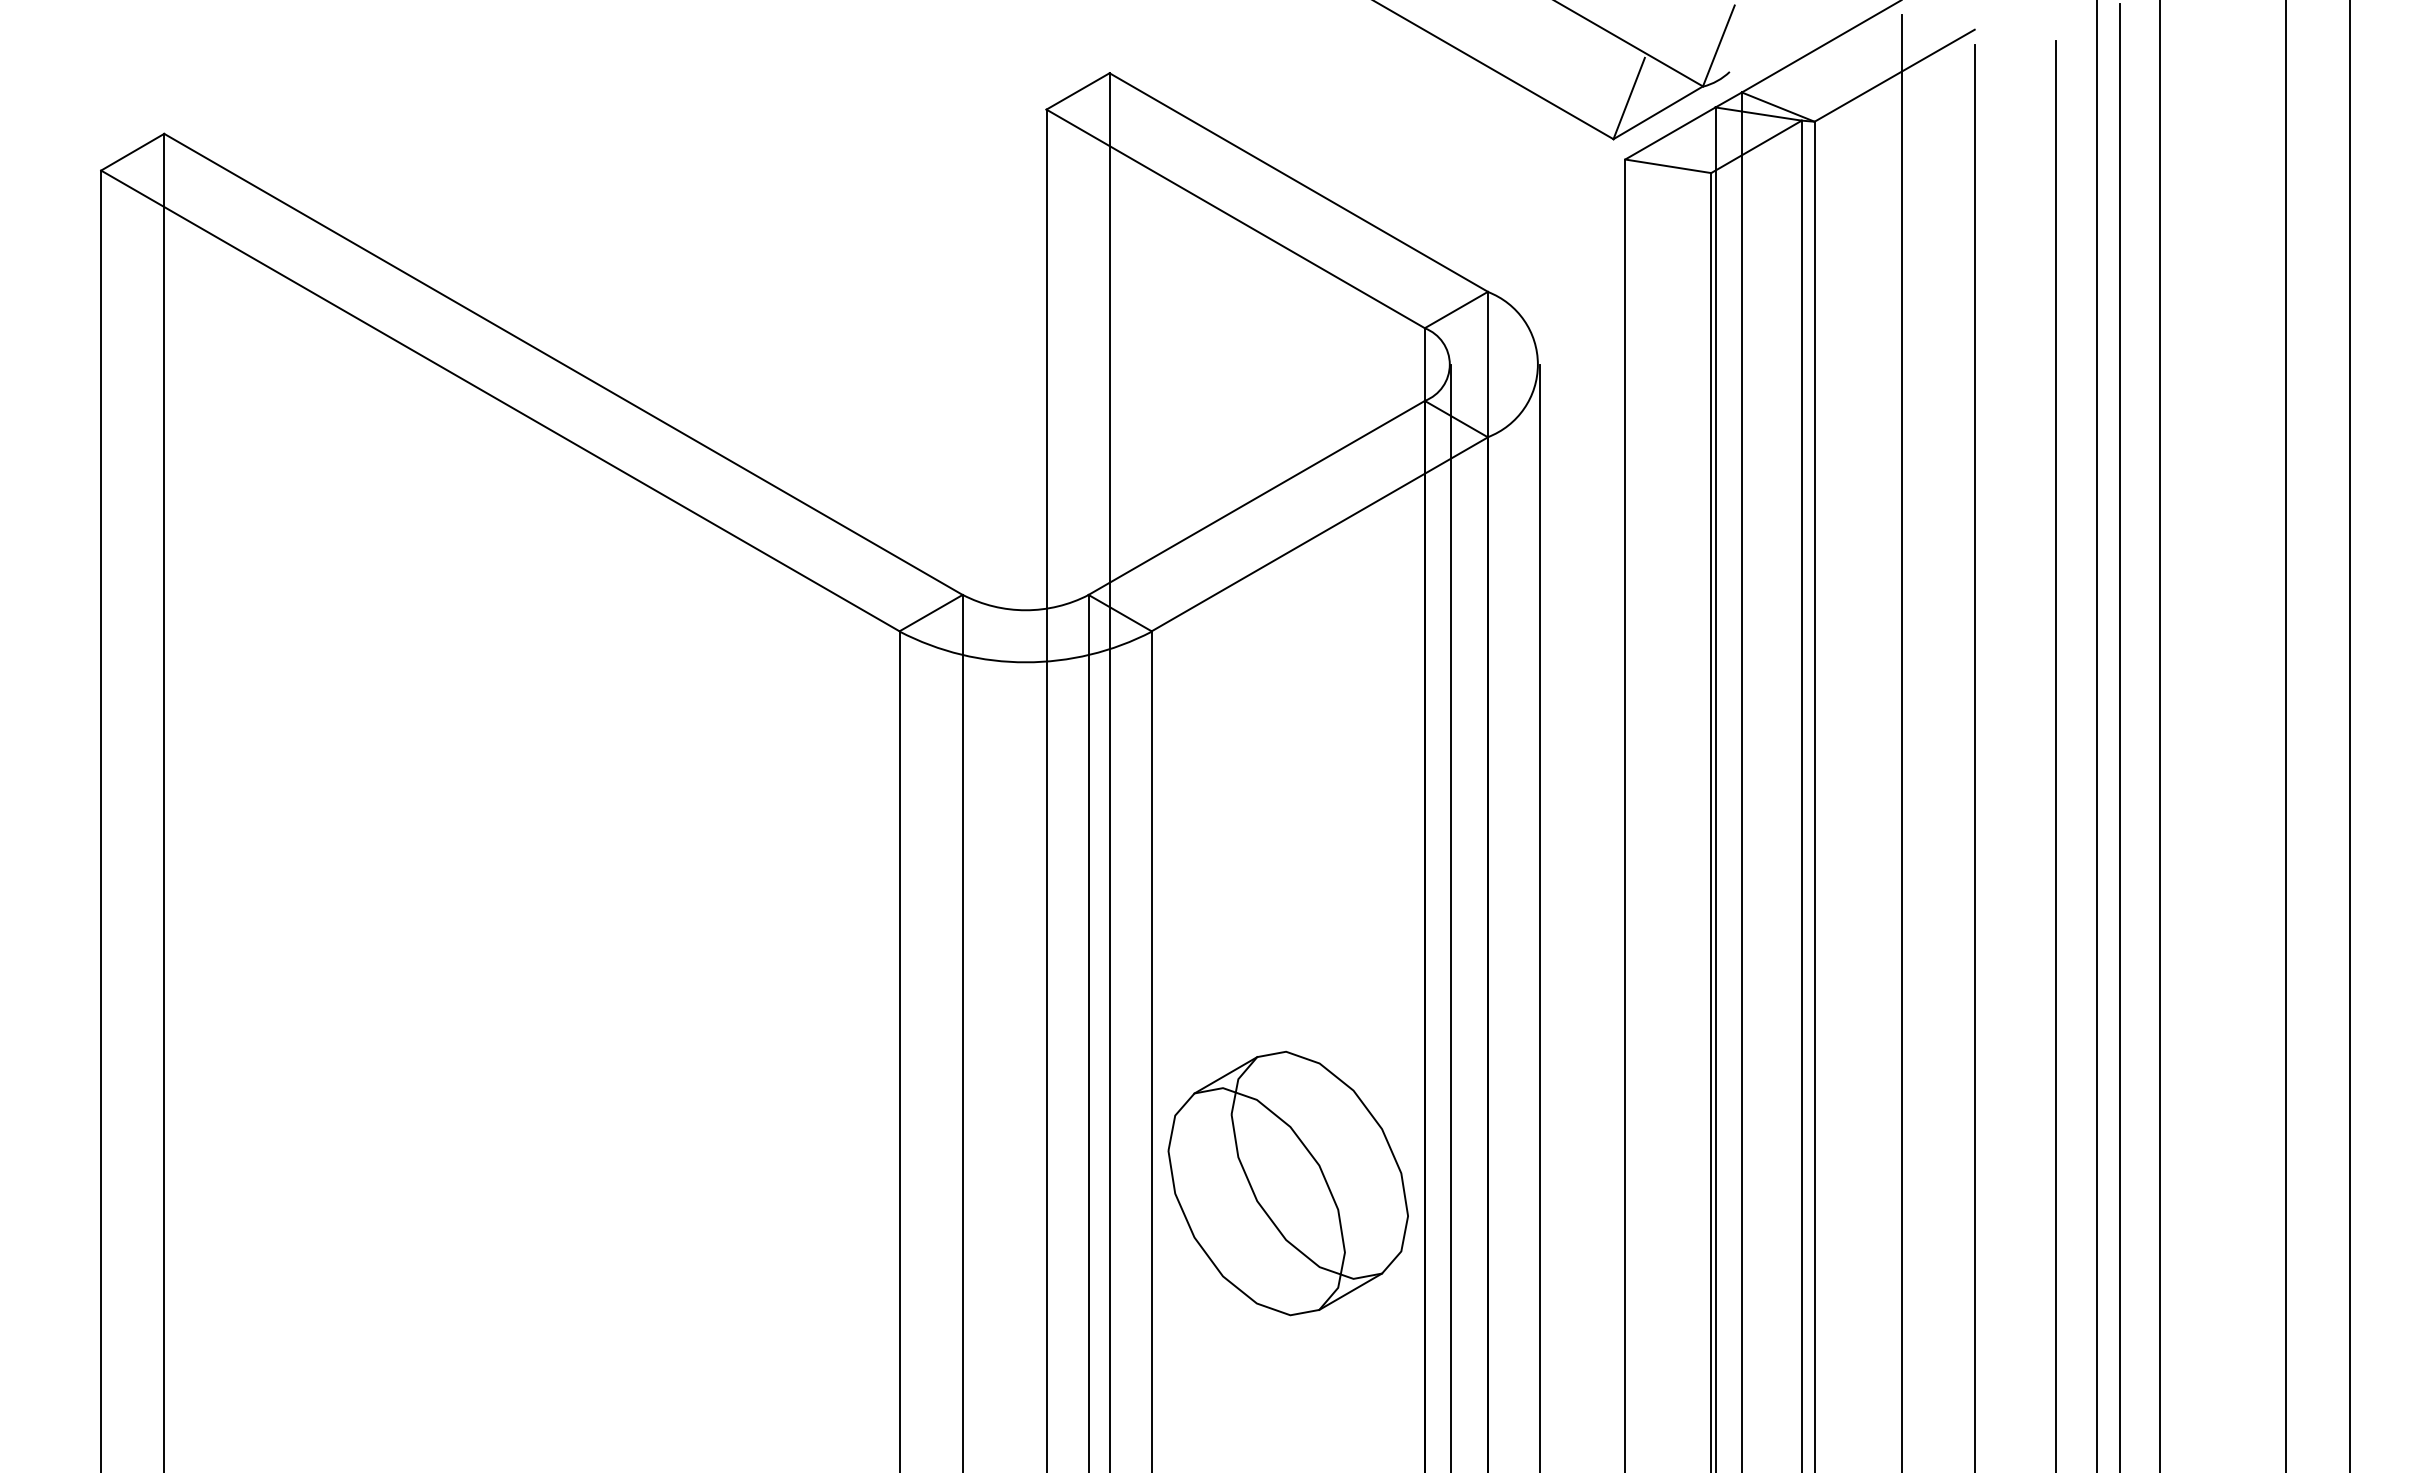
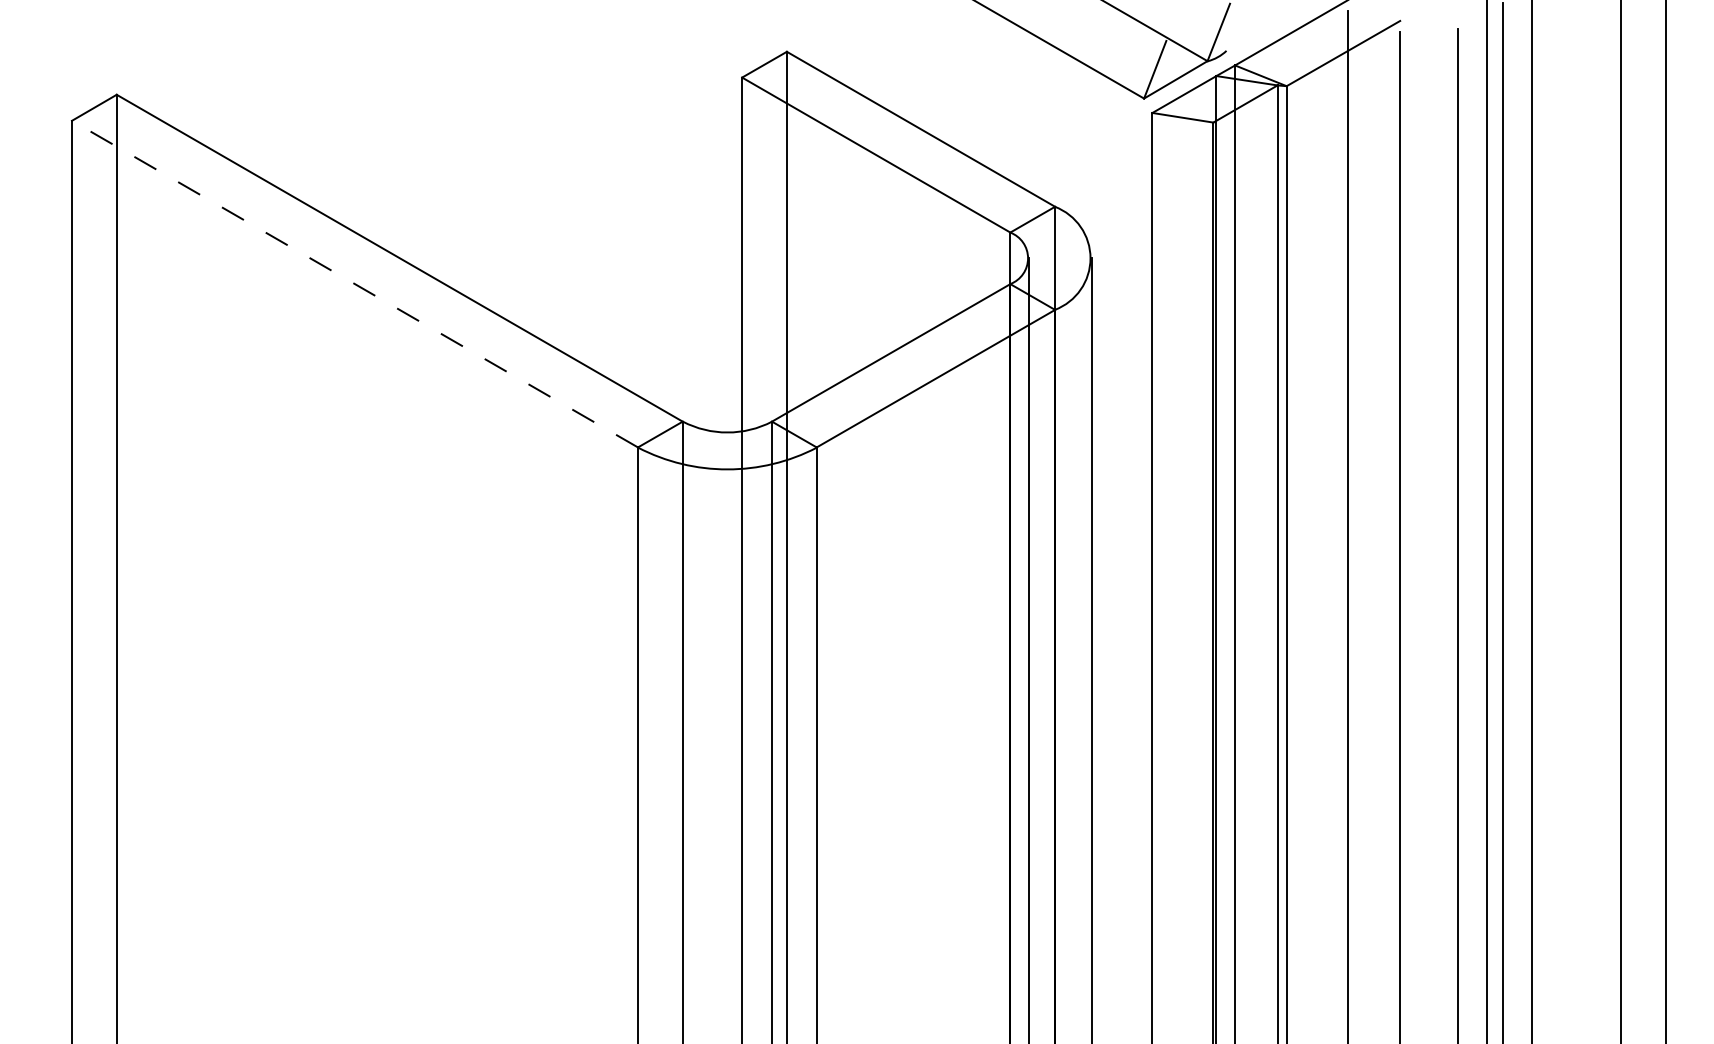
line: (500, 400) -> (355, 283), solid -> dashed
part: (1287, 1183) -> (913, 838), removed

